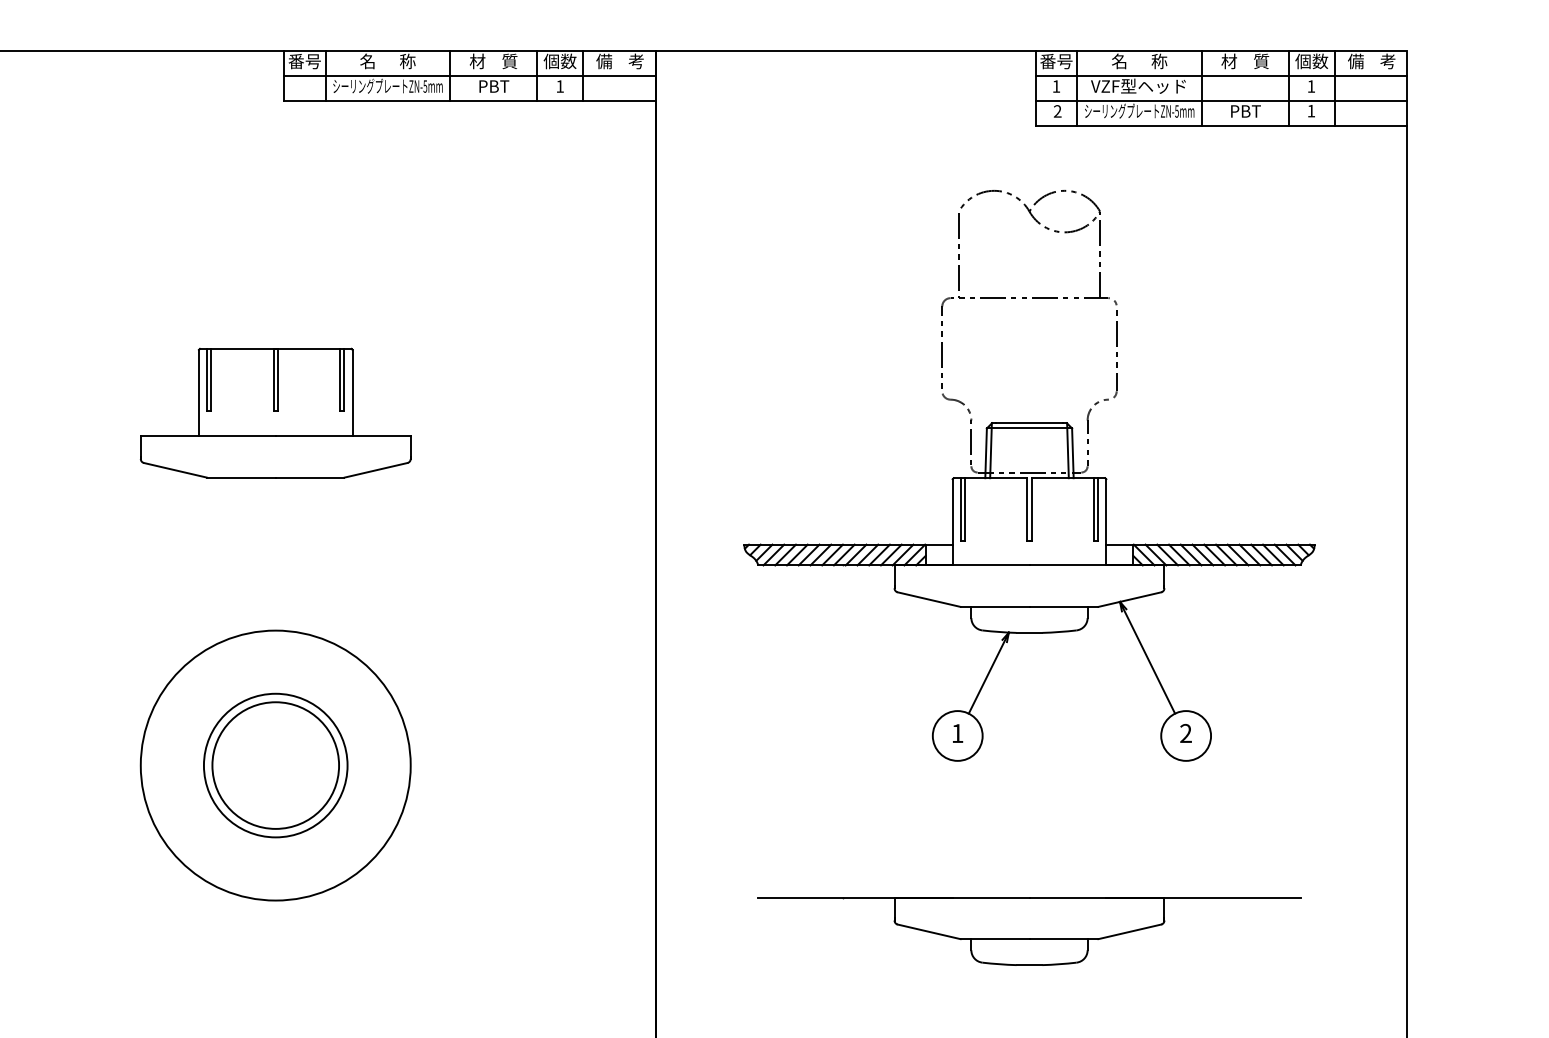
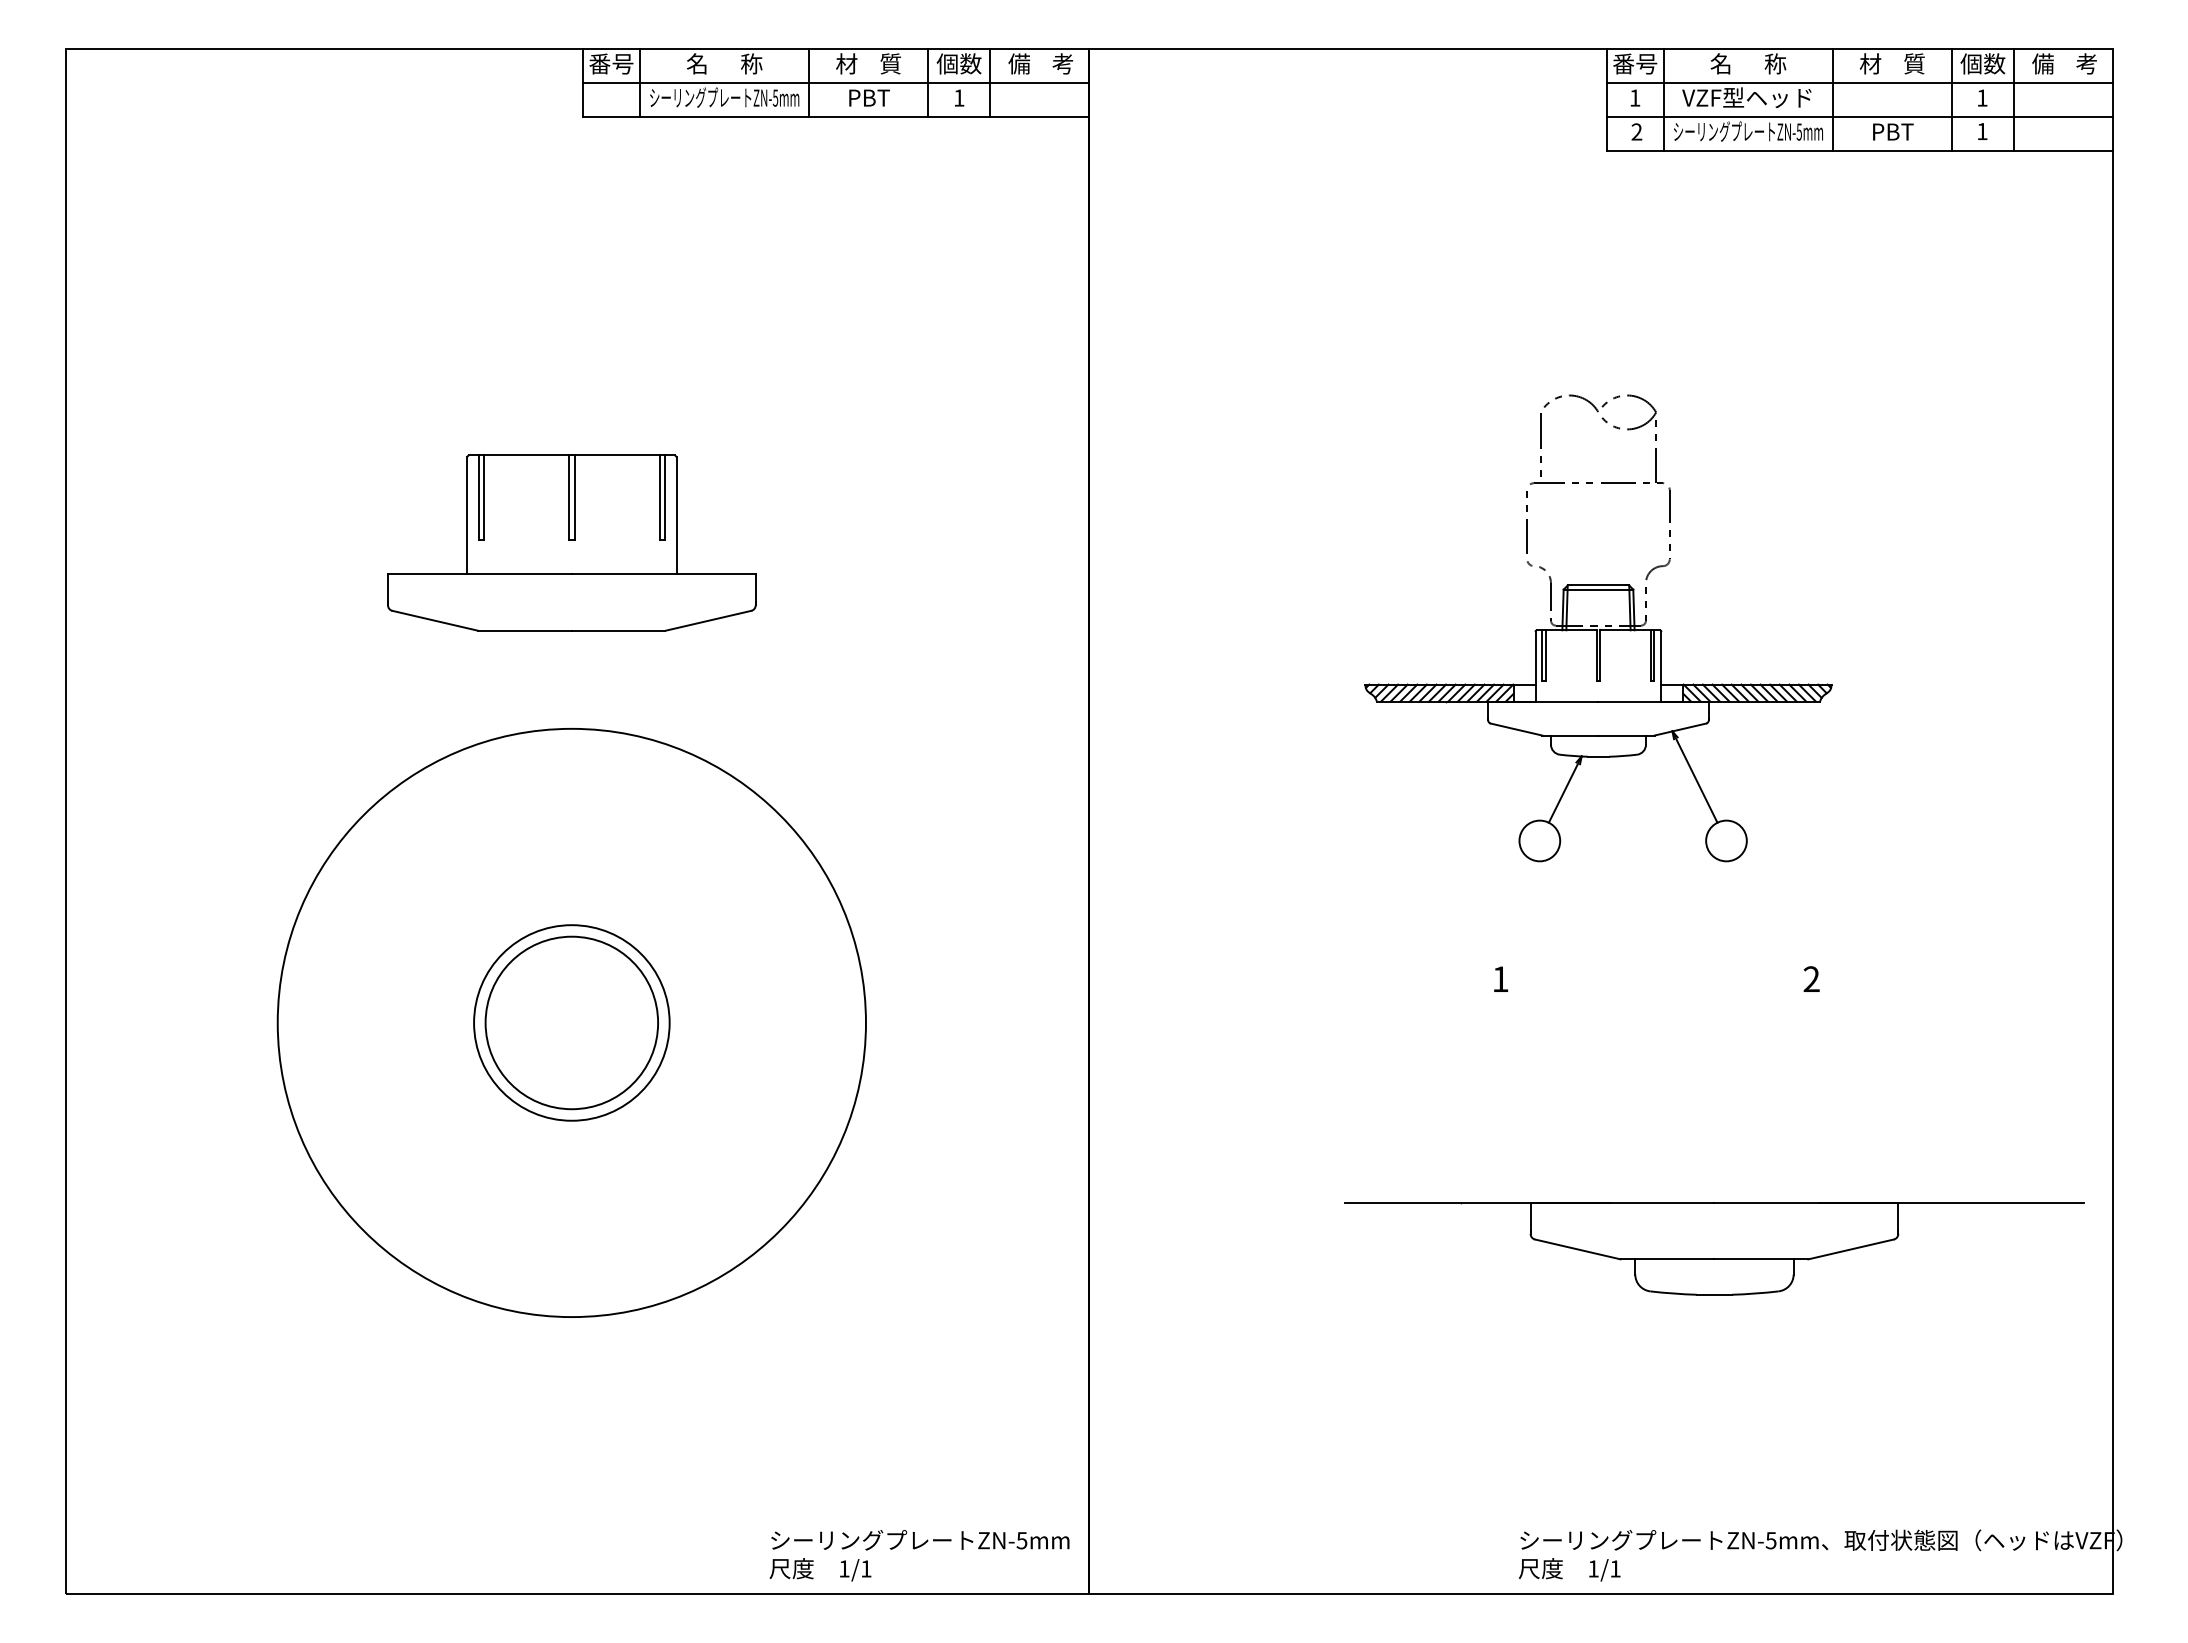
part: (1029, 475) -> (1598, 628), size x0.6
circle: (275, 765) -> (571, 1022), size x1.6
part: (1029, 931) -> (1714, 1248), moved

